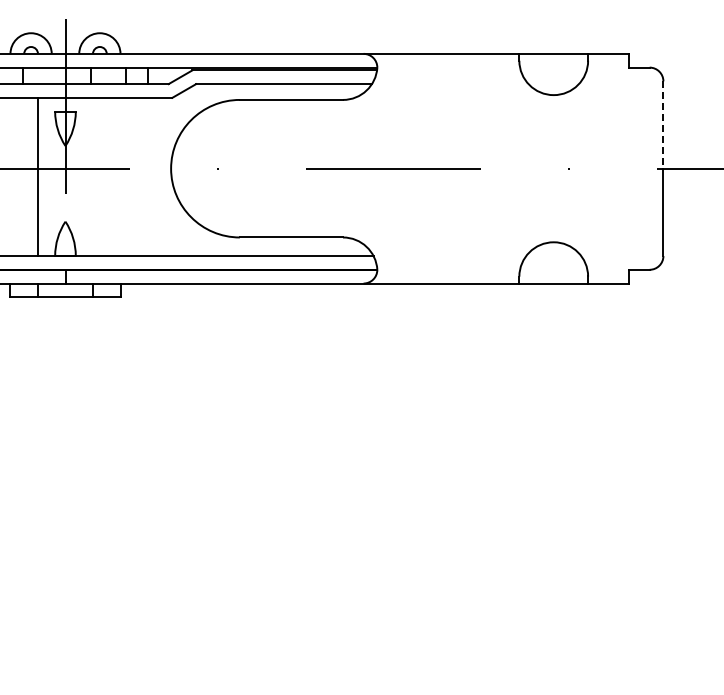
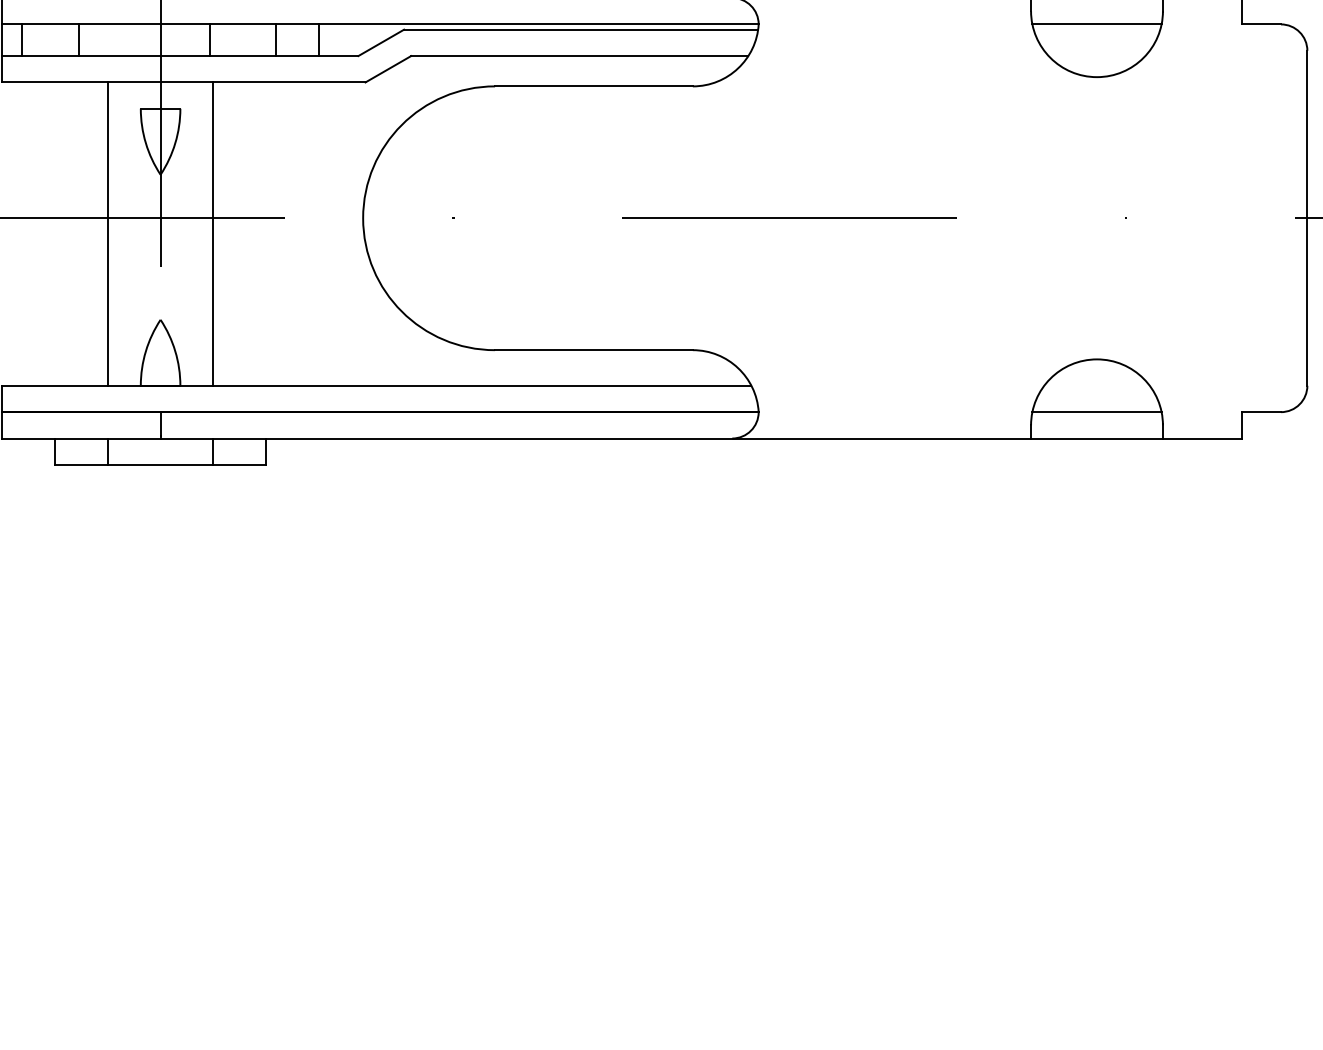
line: (553, 67) -> (1096, 24), added
line: (663, 125) -> (1307, 135), dashed -> solid
line: (93, 176) -> (214, 233), added
line: (553, 269) -> (1096, 411), added

